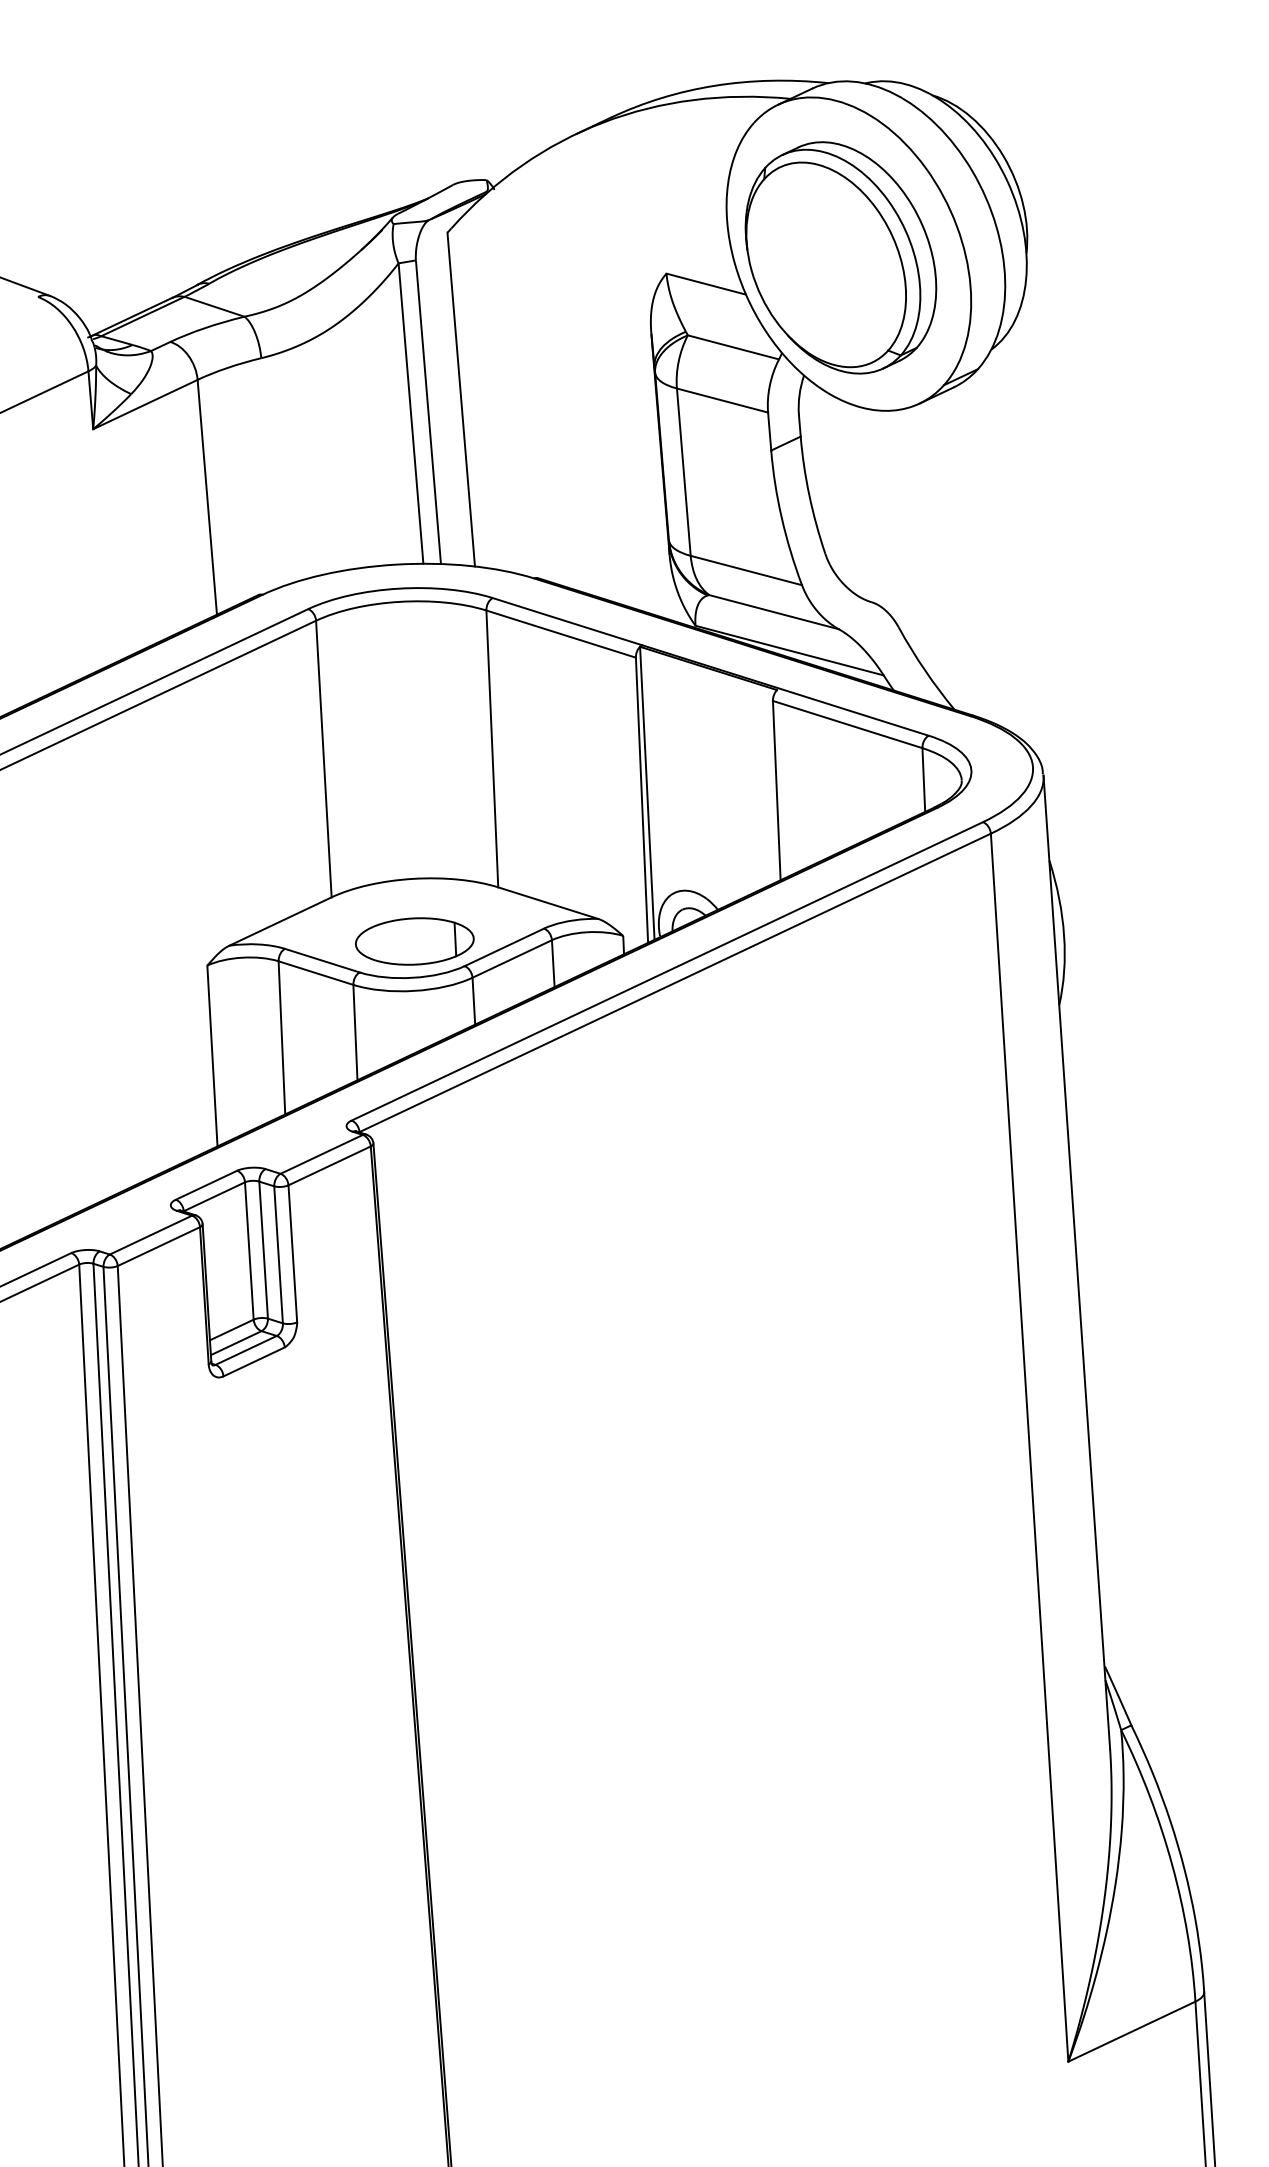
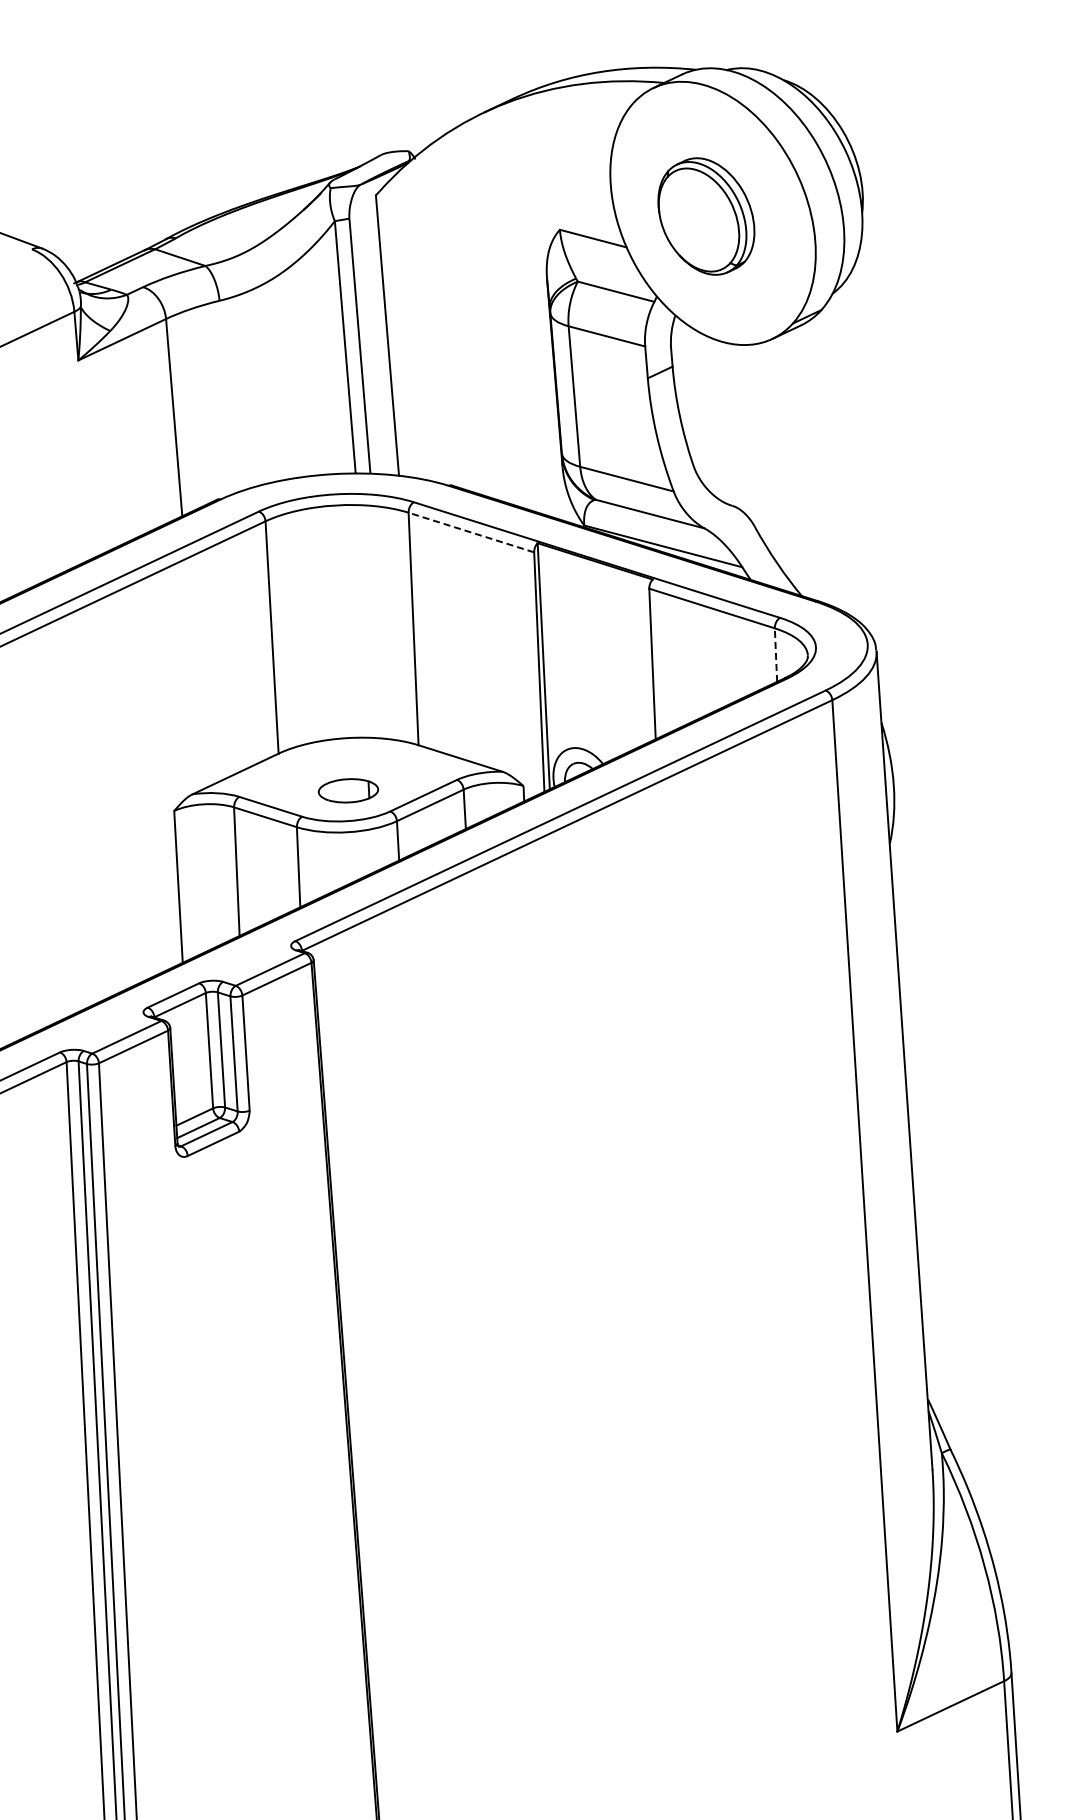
part: (841, 257) -> (706, 216), size x0.6
line: (561, 634) -> (471, 532), solid -> dashed
line: (923, 780) -> (775, 655), solid -> dashed
part: (414, 941) -> (348, 790), size x0.6

